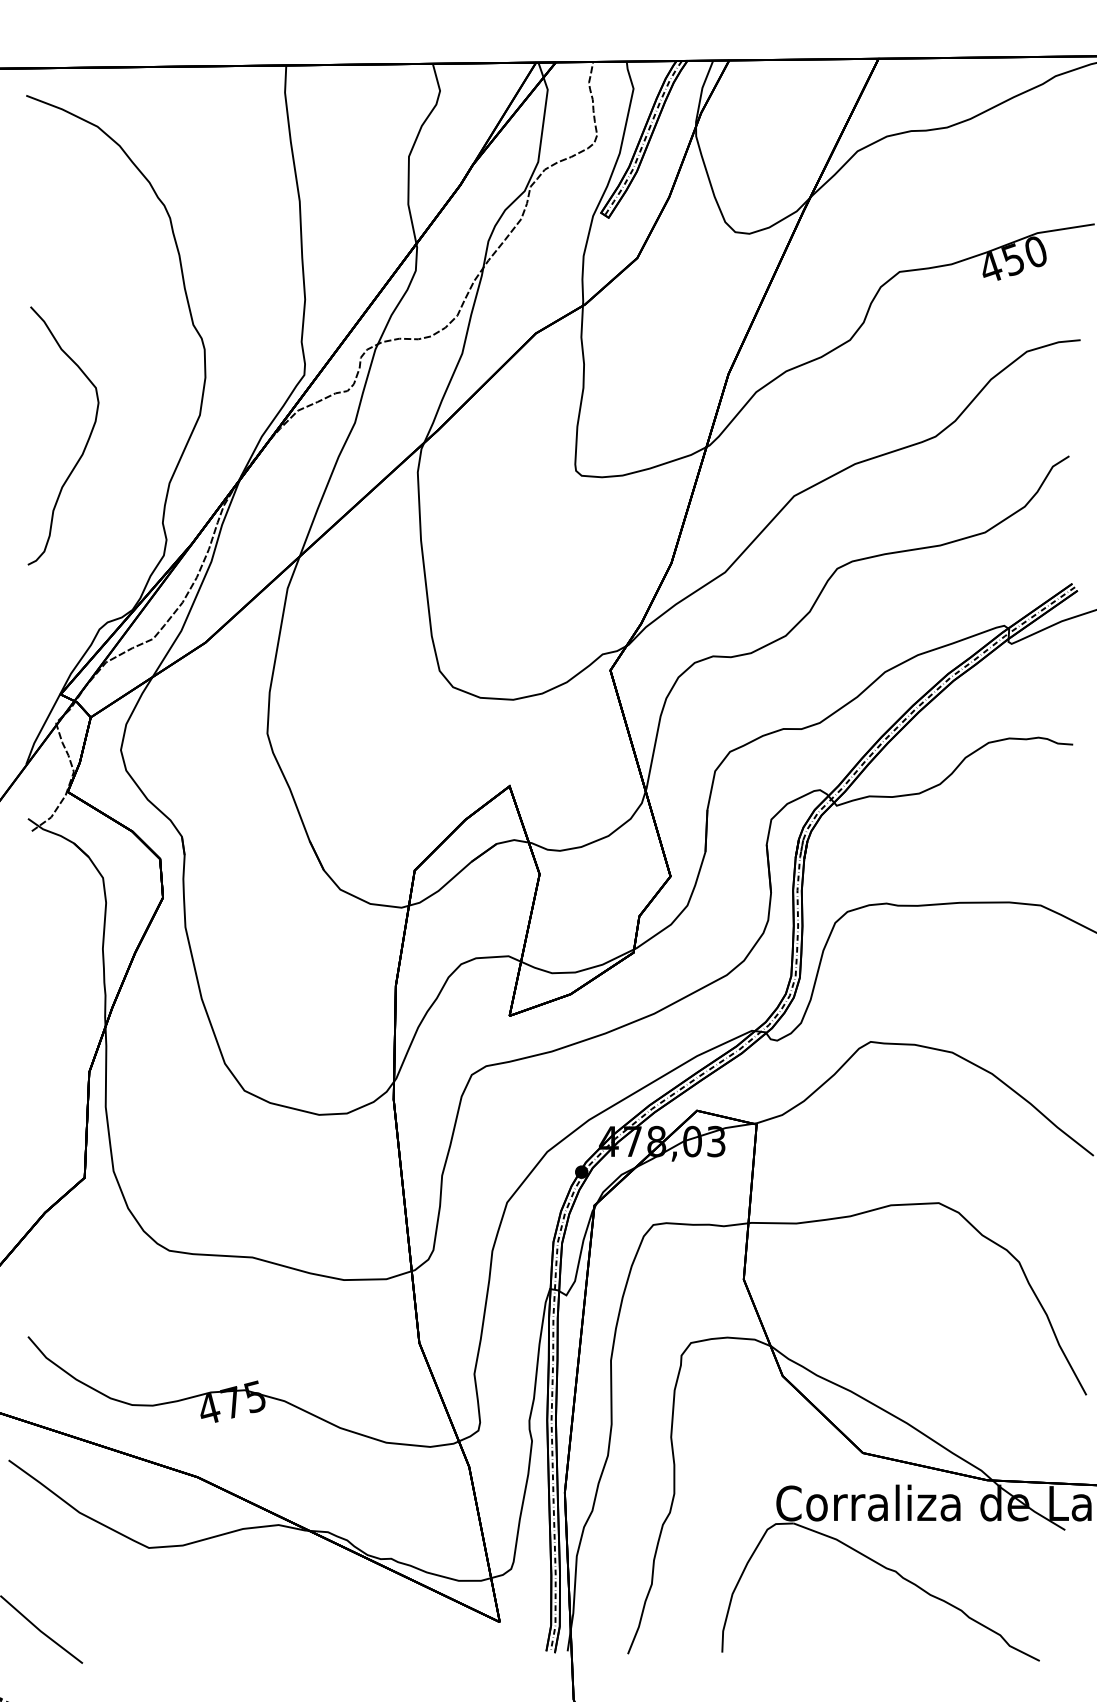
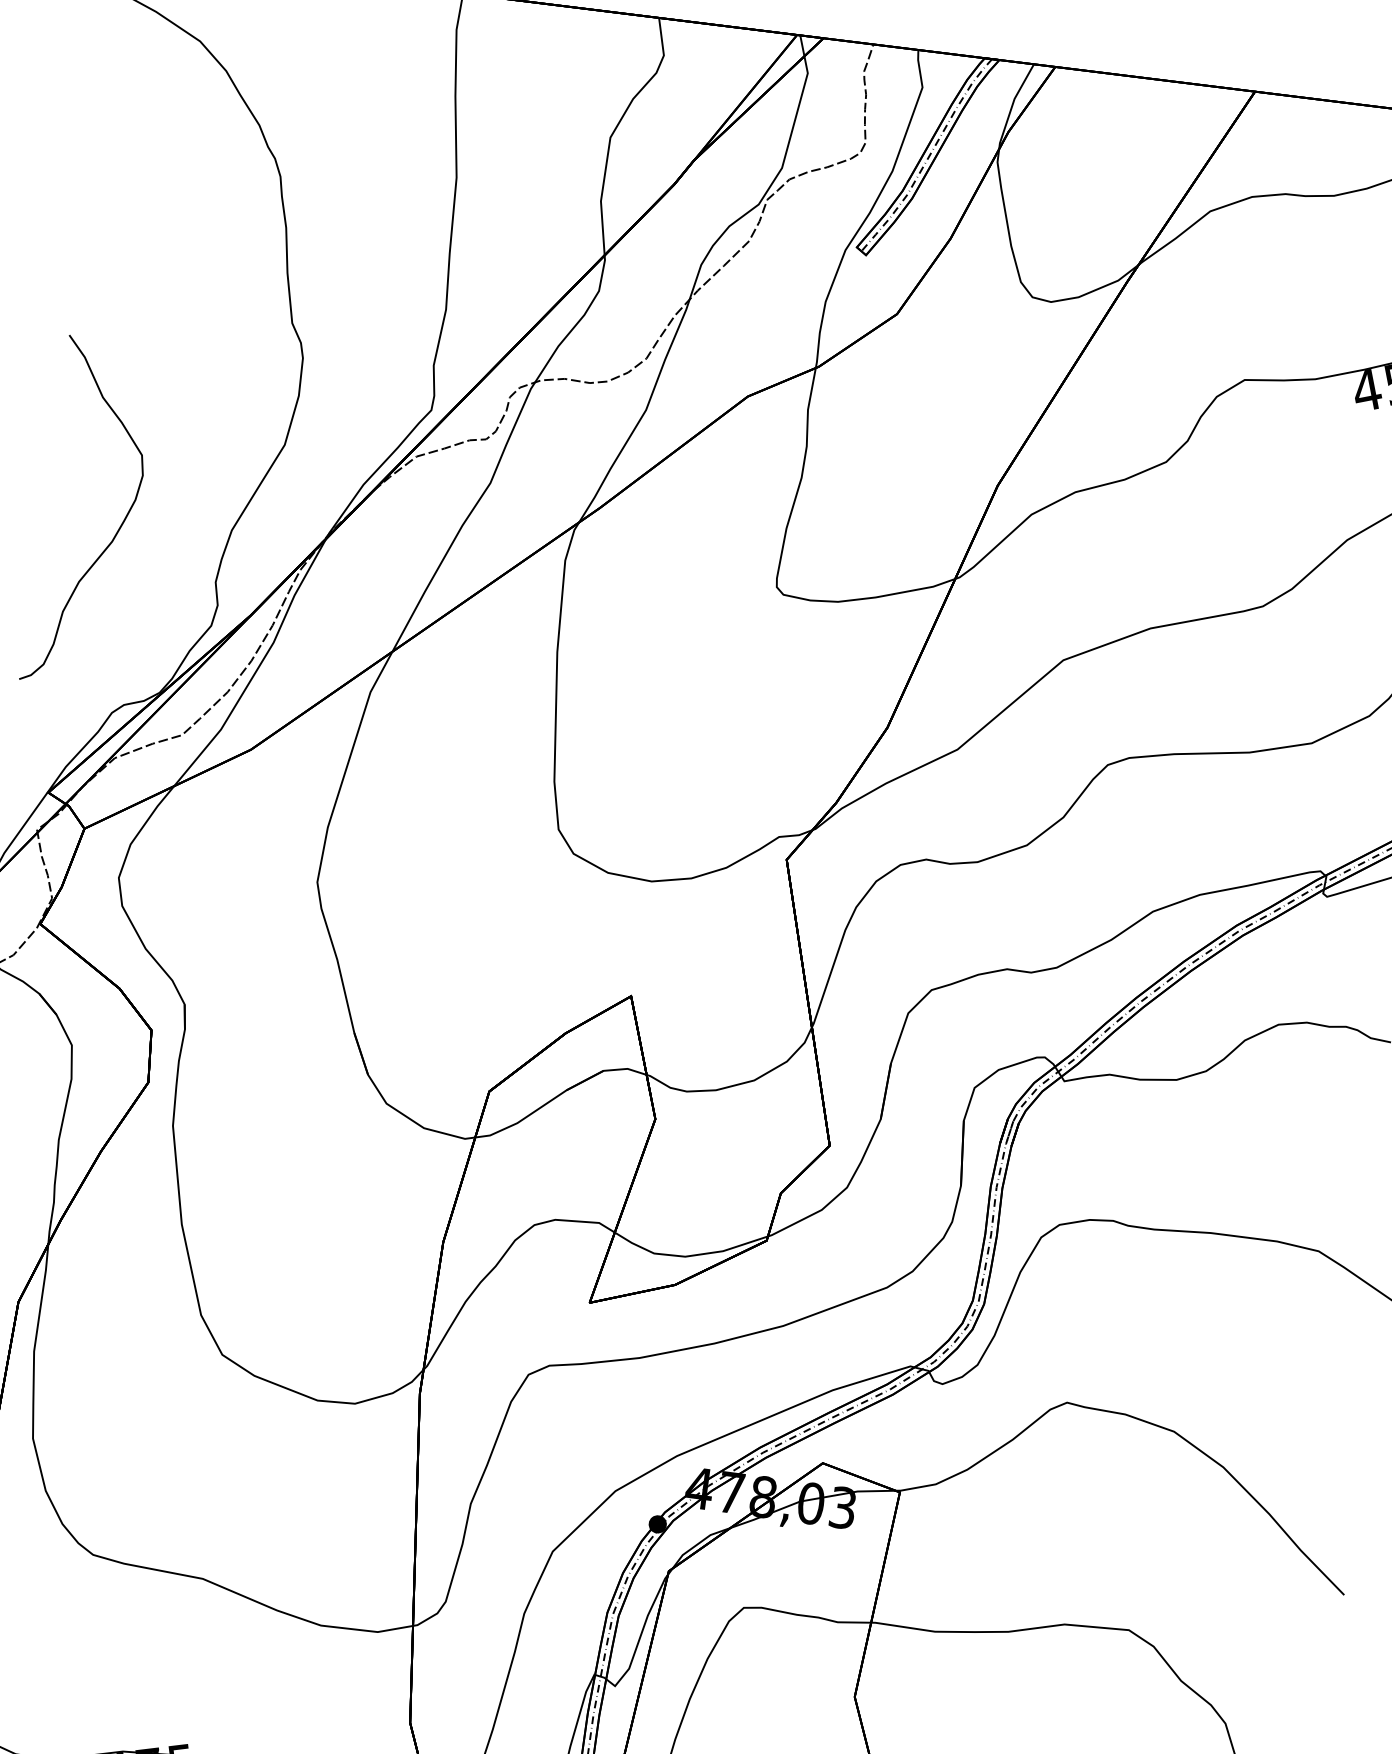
curve: (84, 446) -> (116, 531), moved

